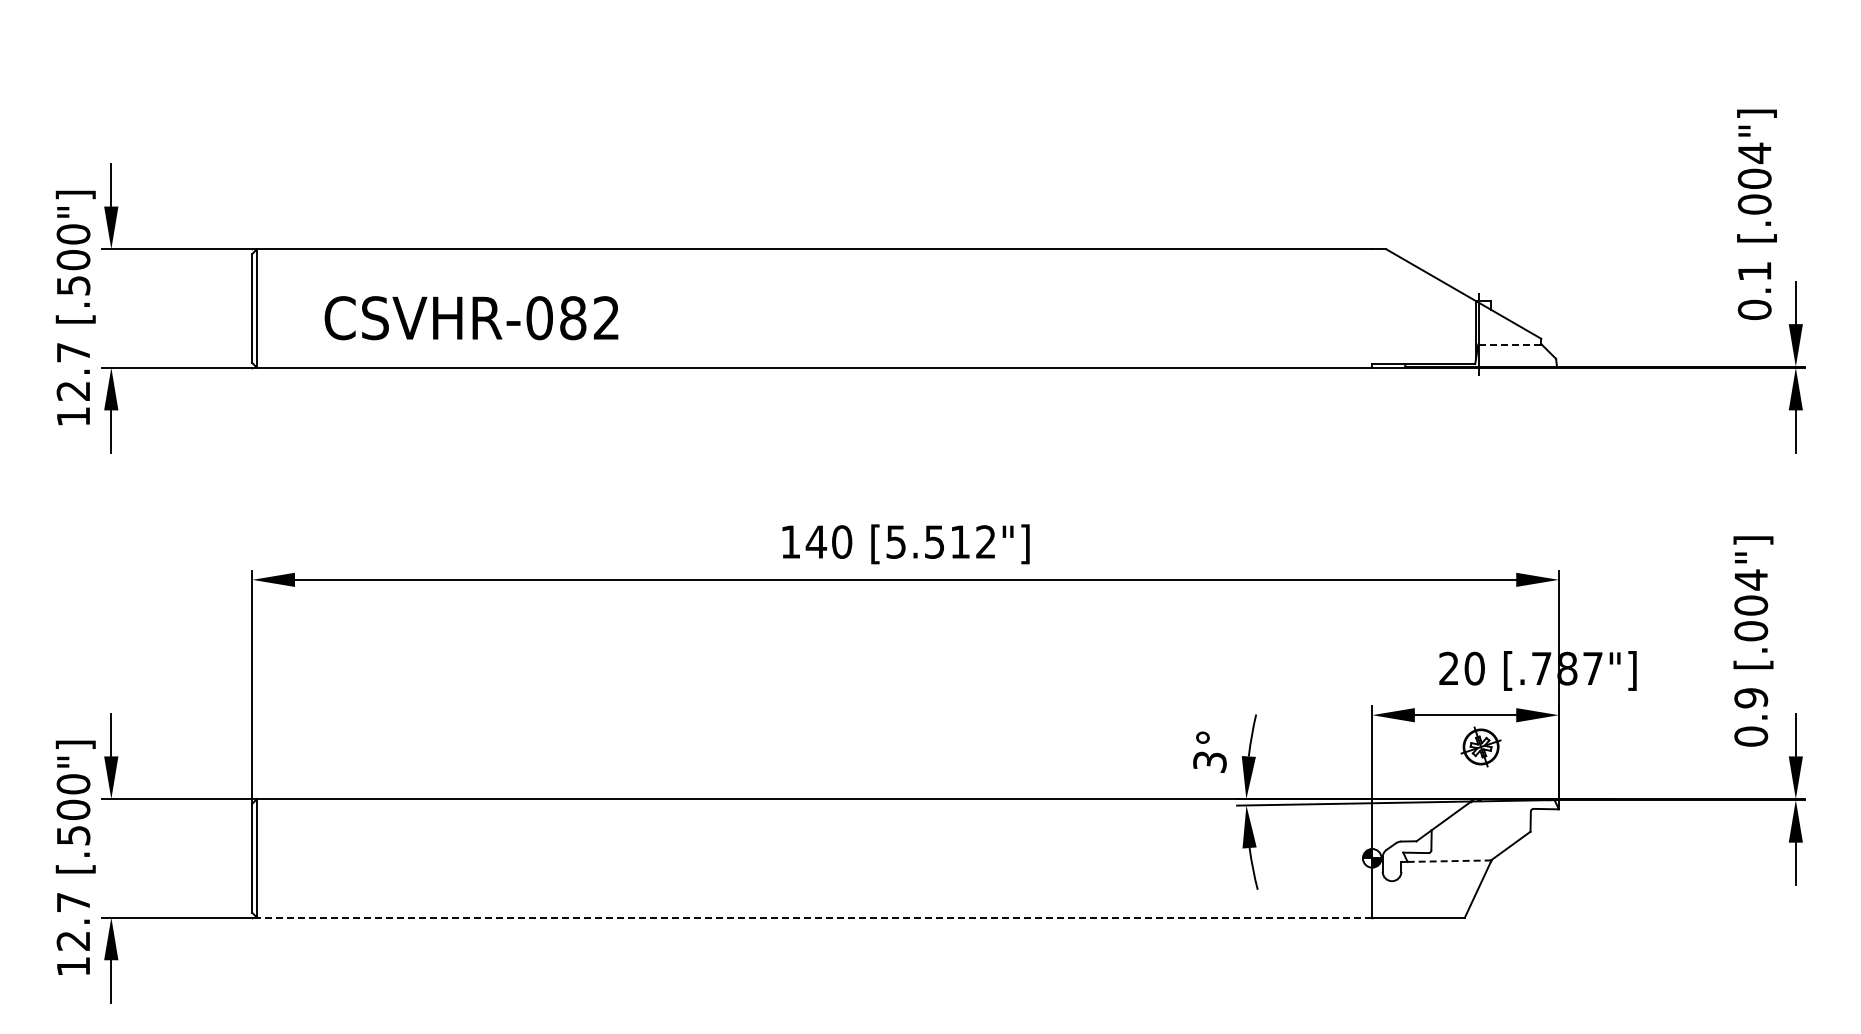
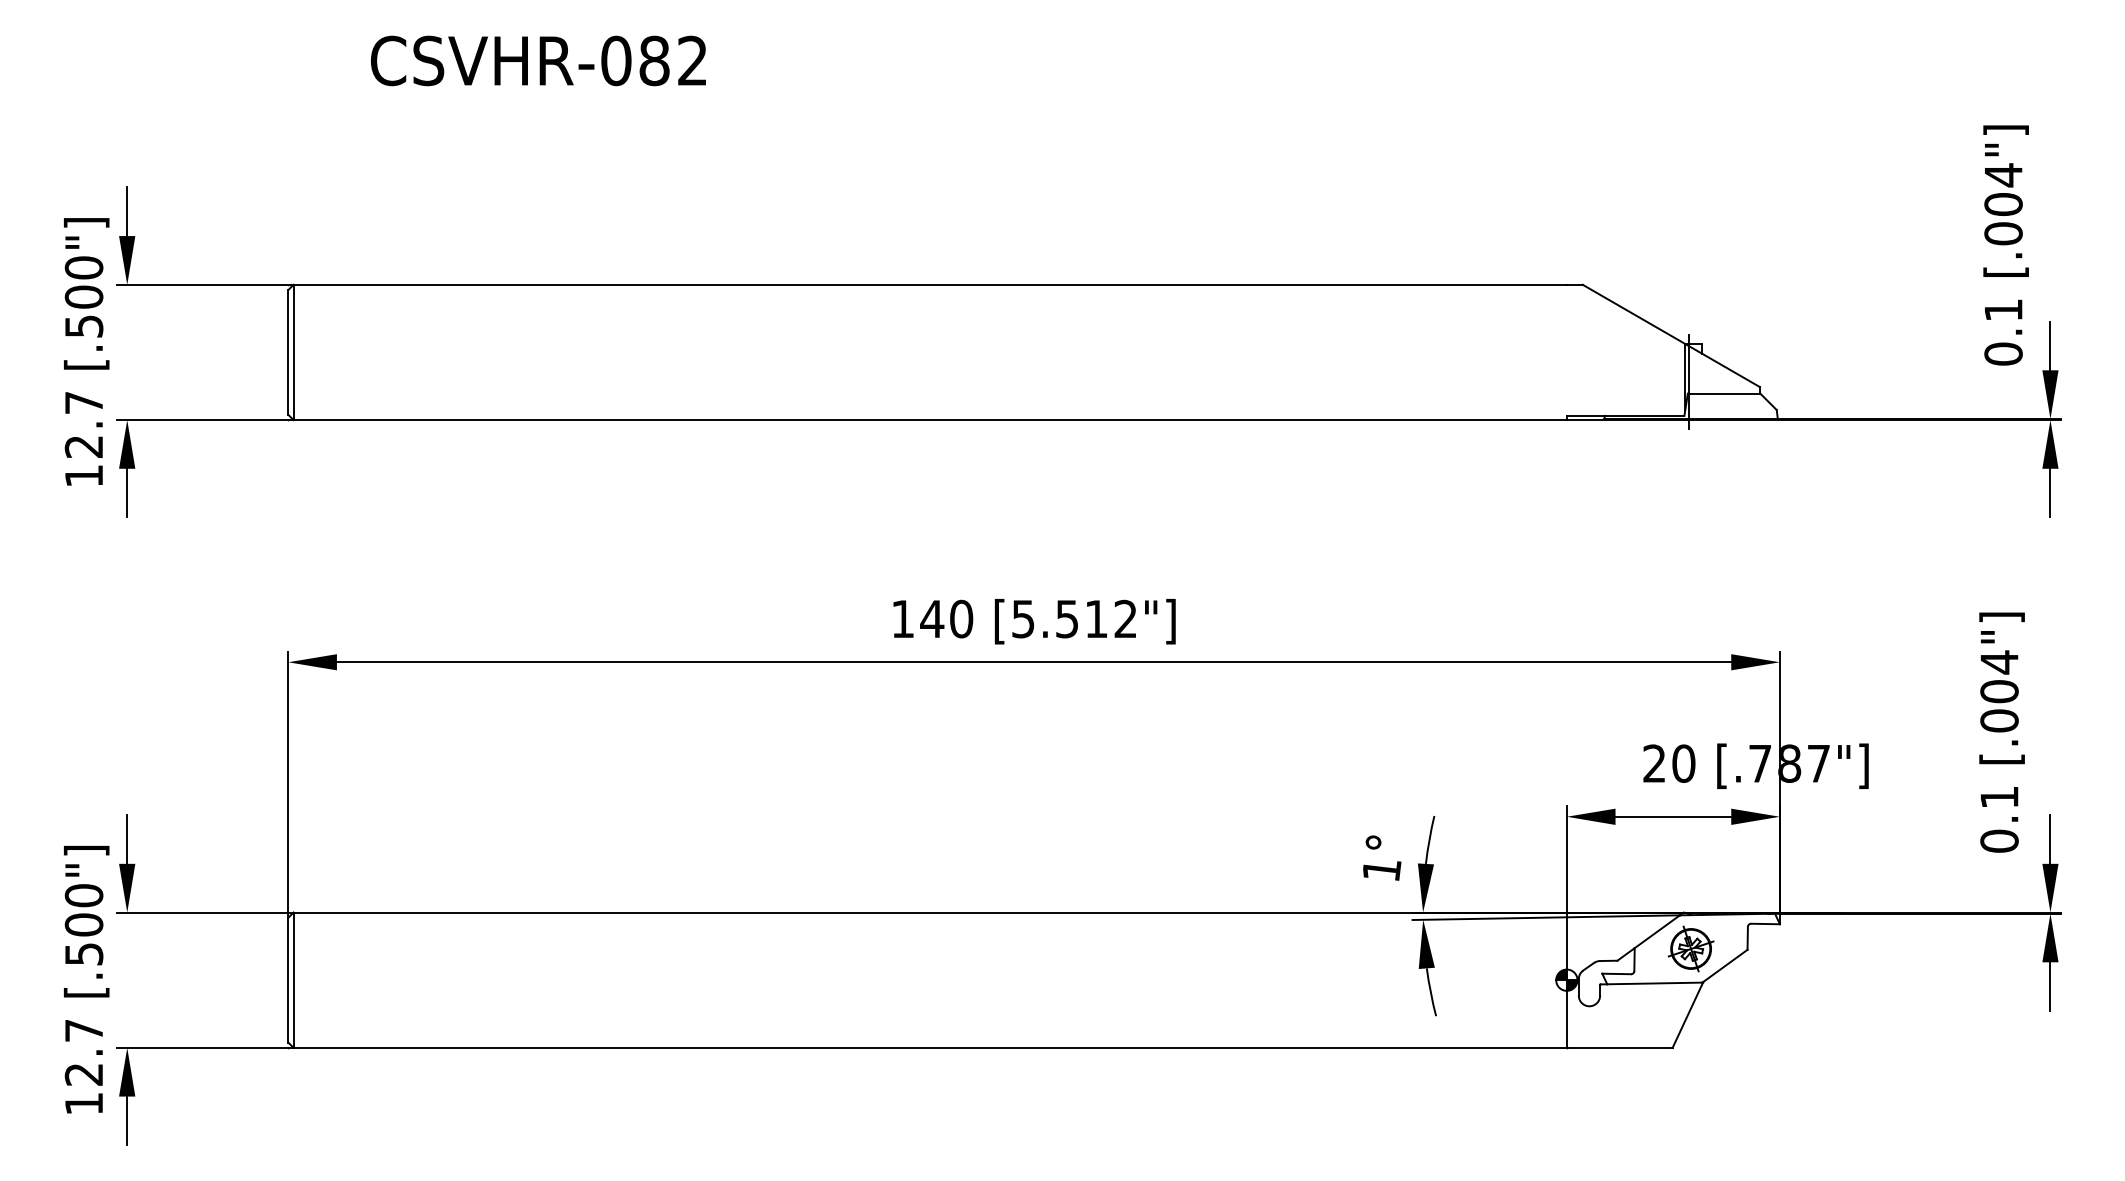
text: (471, 318) -> (538, 61), moved
line: (1509, 344) -> (1723, 393), dashed -> solid
text: (1751, 698) -> (1999, 797), 0.9 -> 0.1
part: (1480, 746) -> (1690, 948), moved
text: (1210, 761) -> (1382, 869), 3° -> 1°
line: (1449, 861) -> (1655, 983), dashed -> solid
line: (814, 917) -> (930, 1047), dashed -> solid

